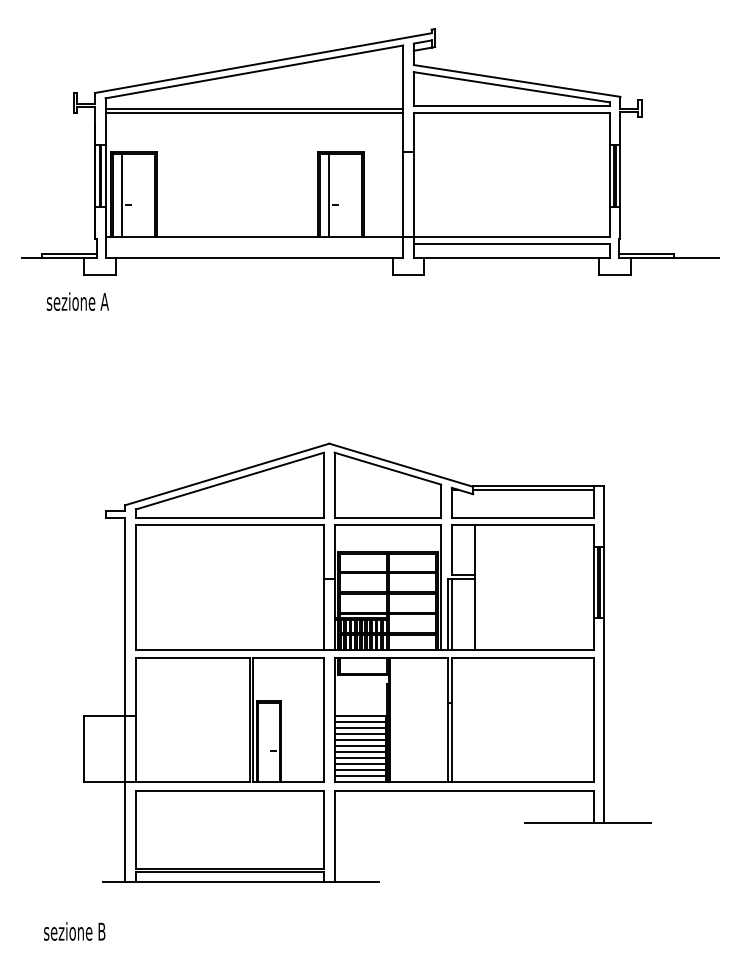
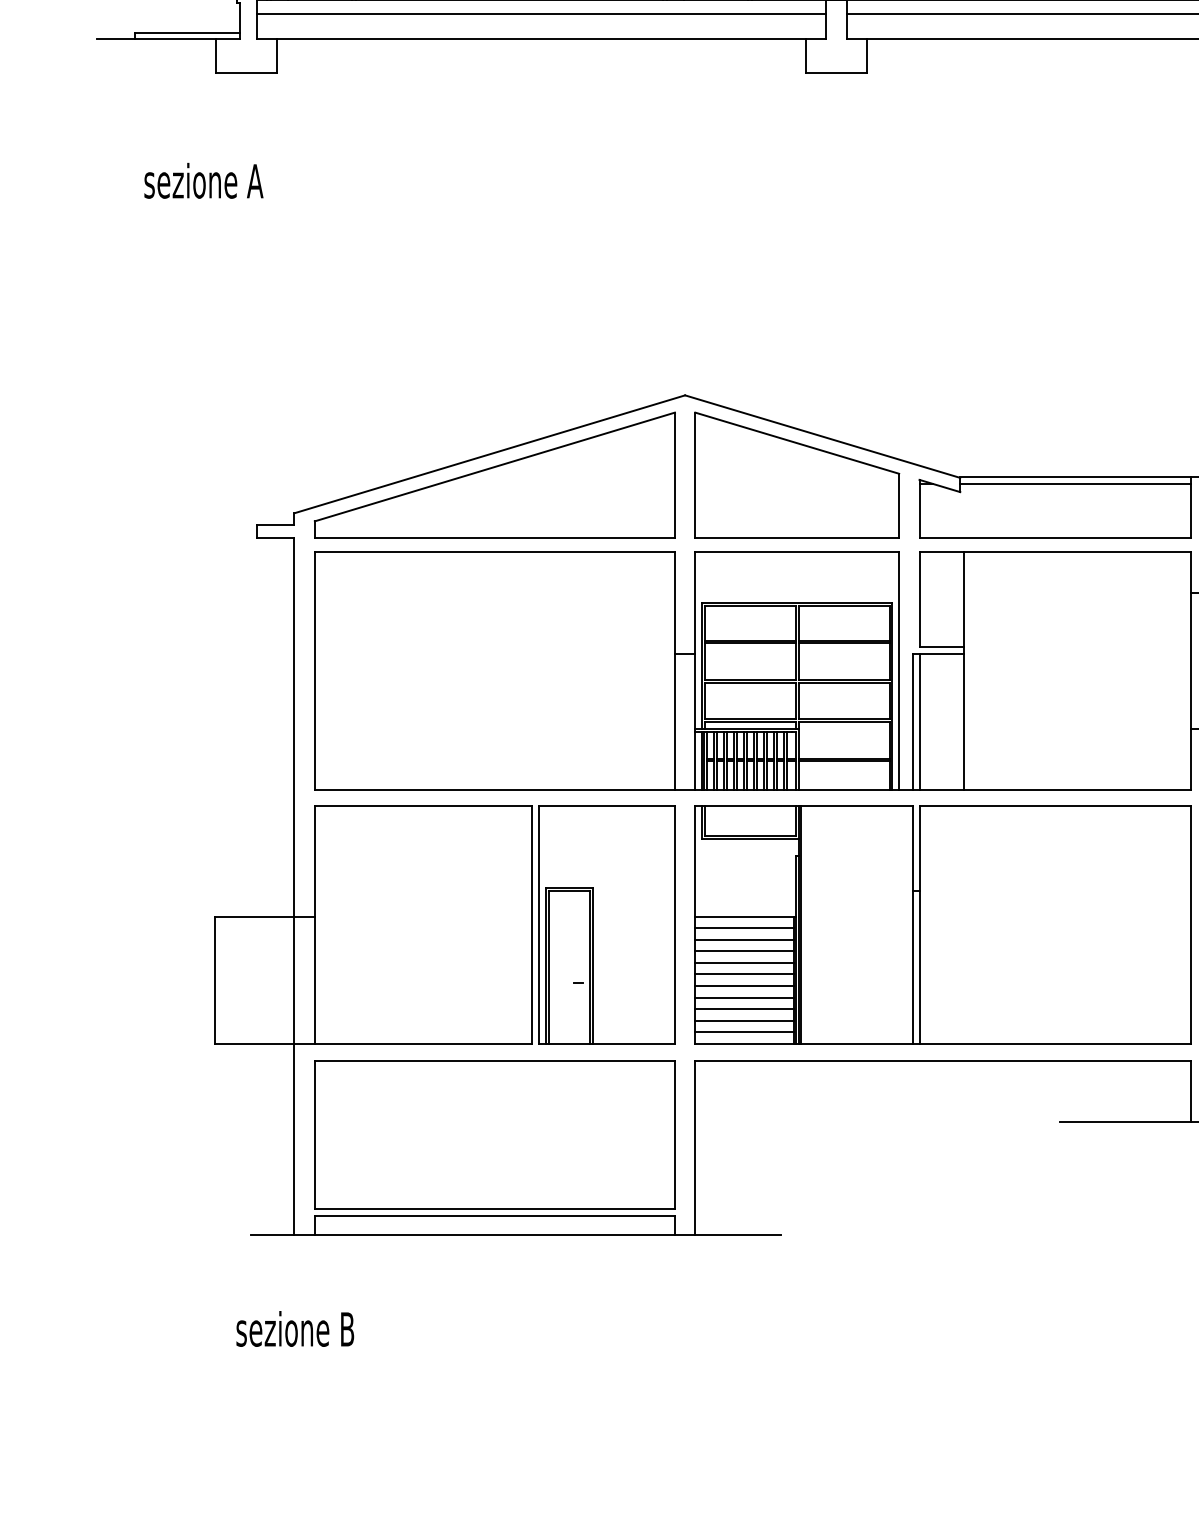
line: (254, 244) -> (541, 14), added
text: (77, 301) -> (203, 180), moved
text: (74, 931) -> (294, 1329), moved

